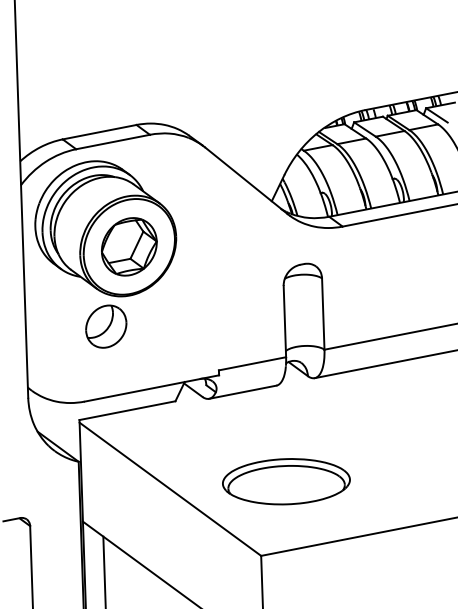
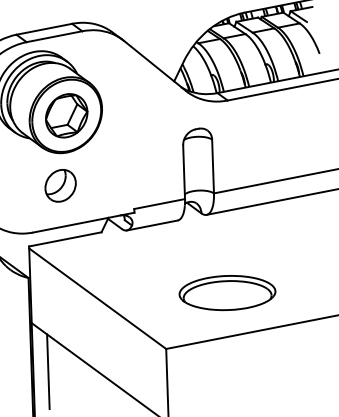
part: (106, 326) -> (60, 185), moved
part: (286, 481) -> (227, 292), moved

